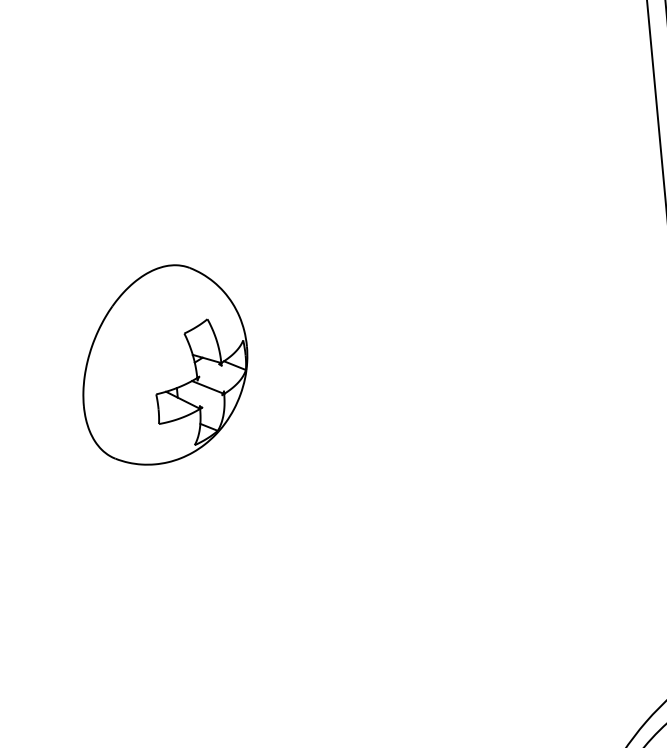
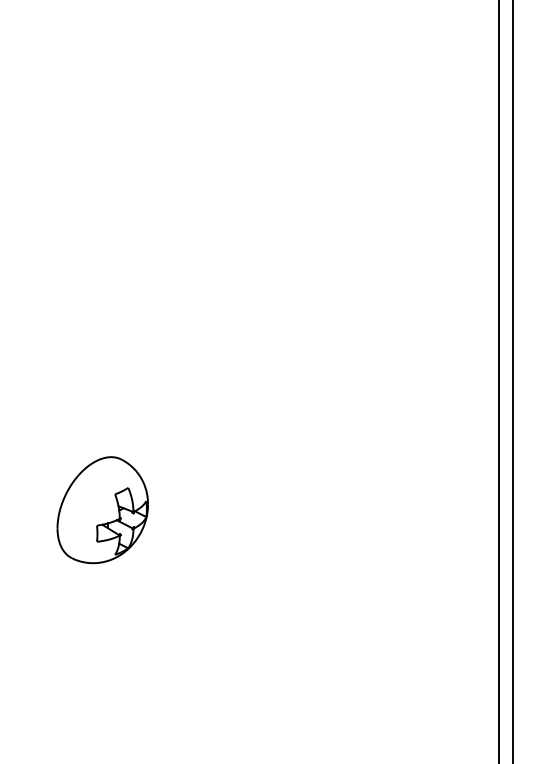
part: (163, 363) -> (102, 509), size x0.7

